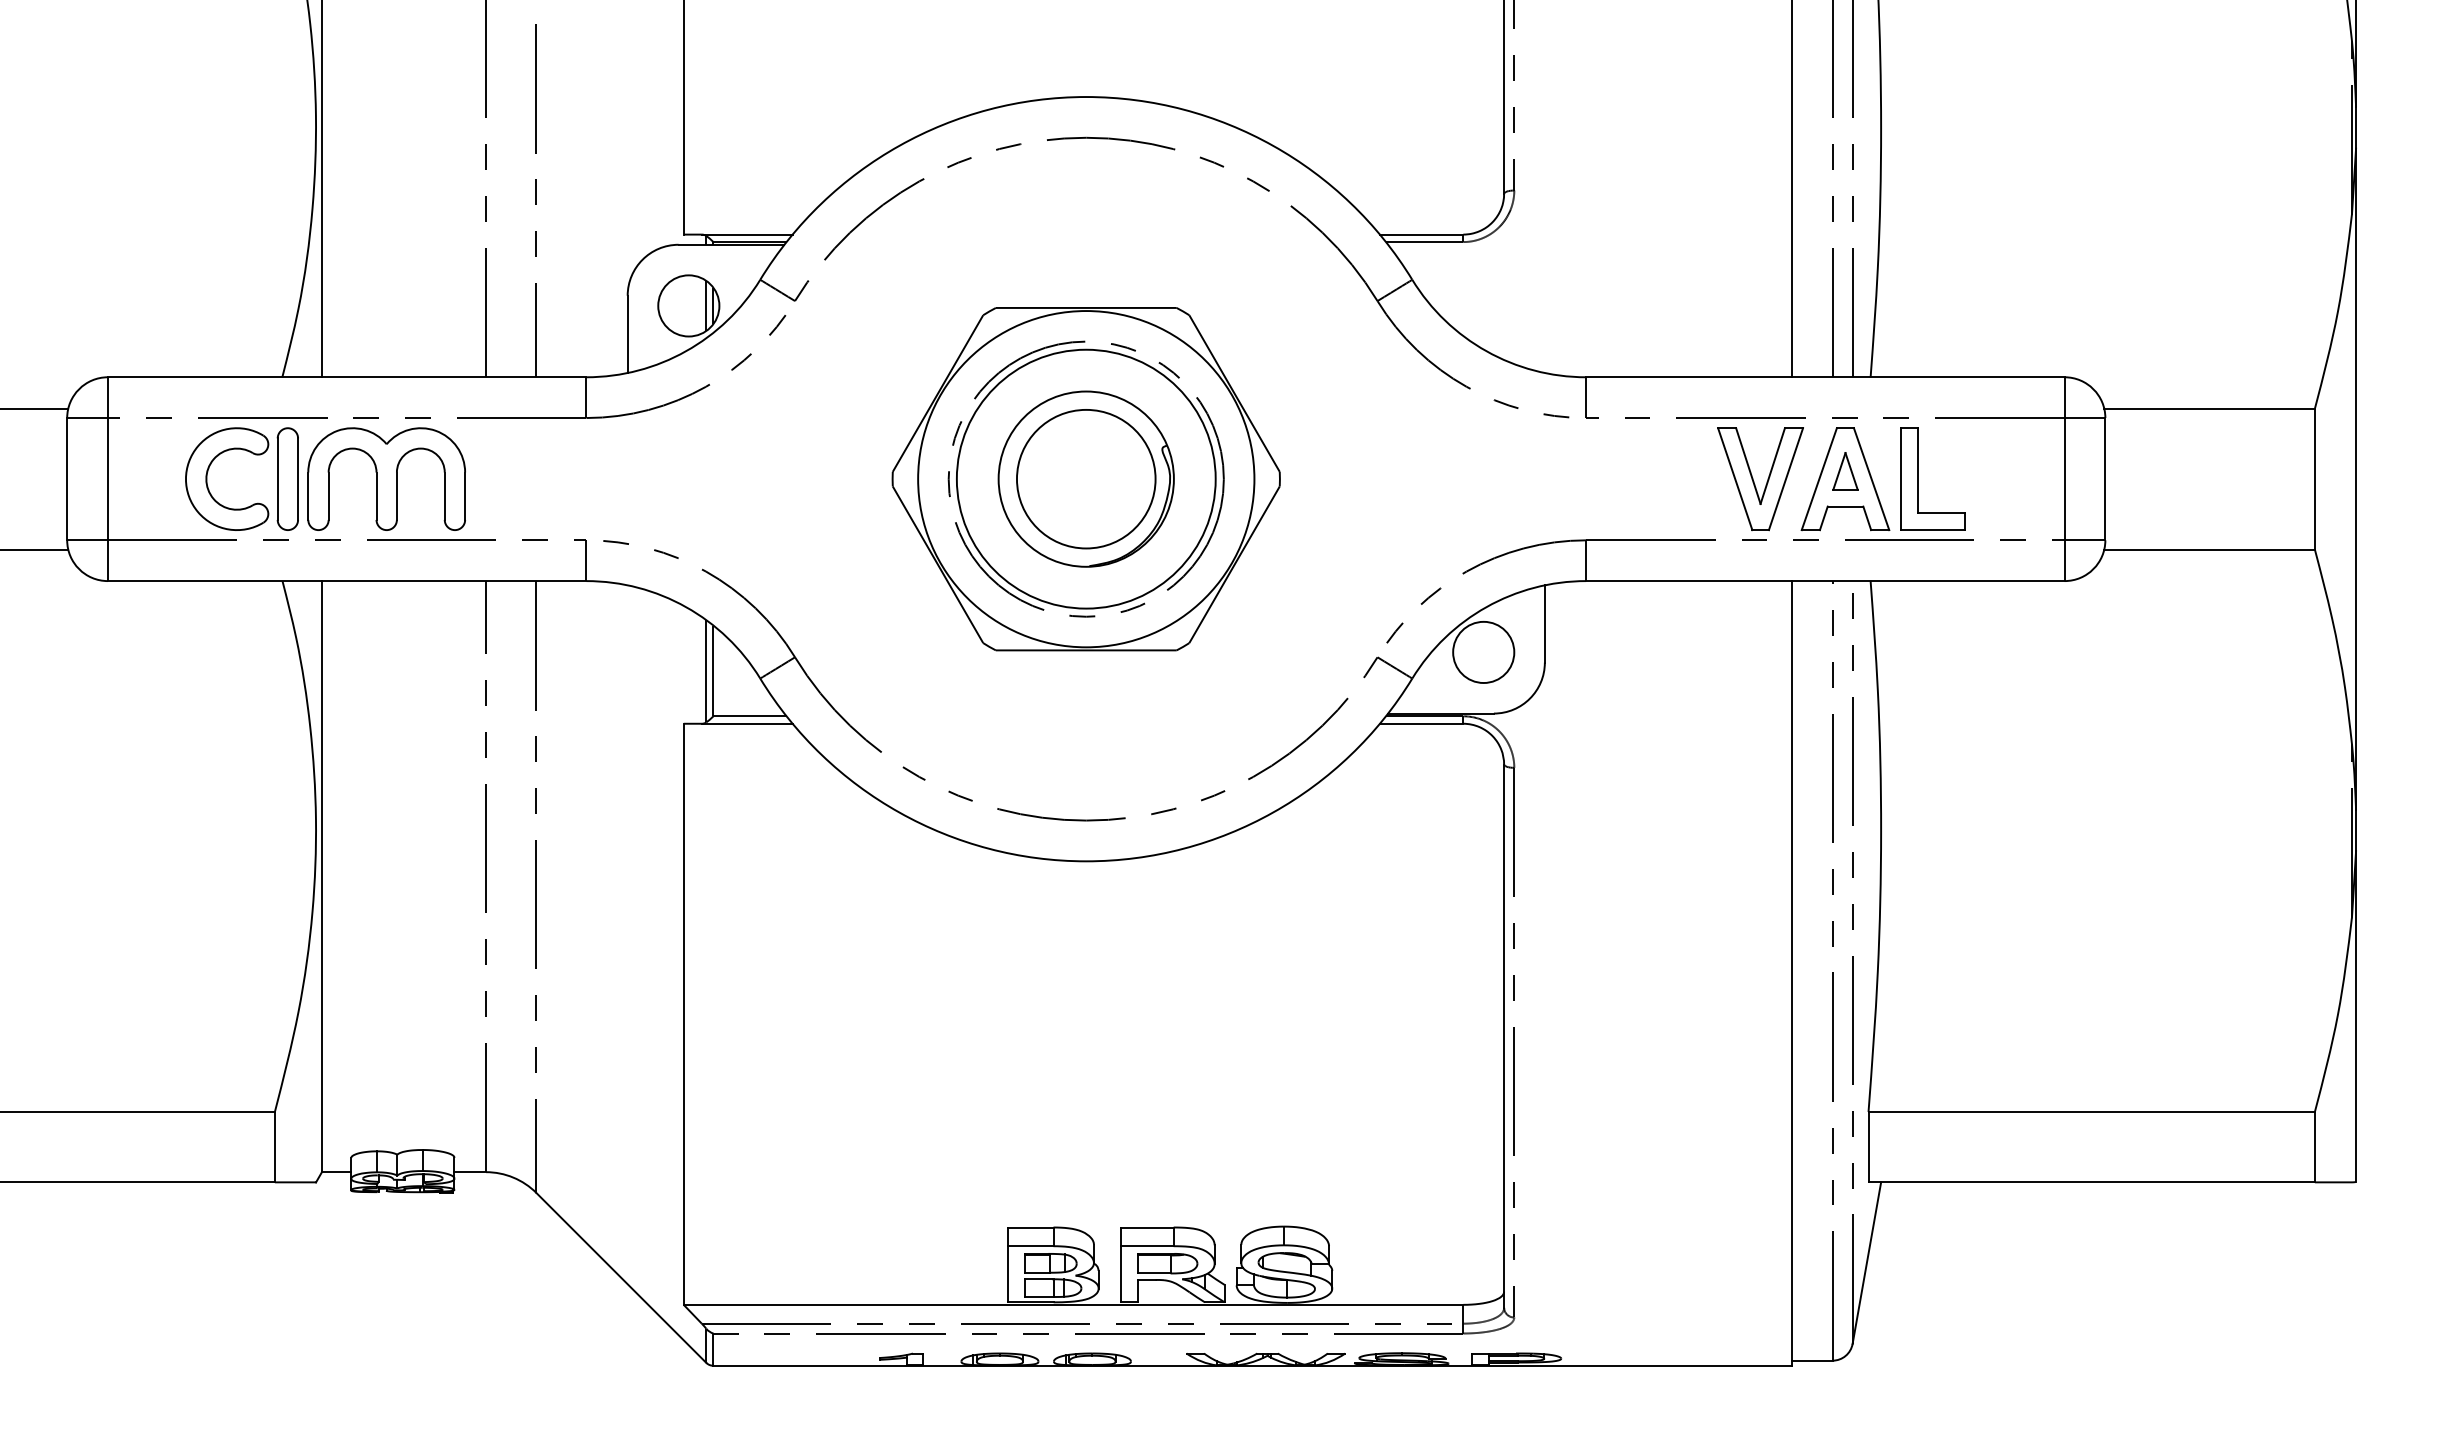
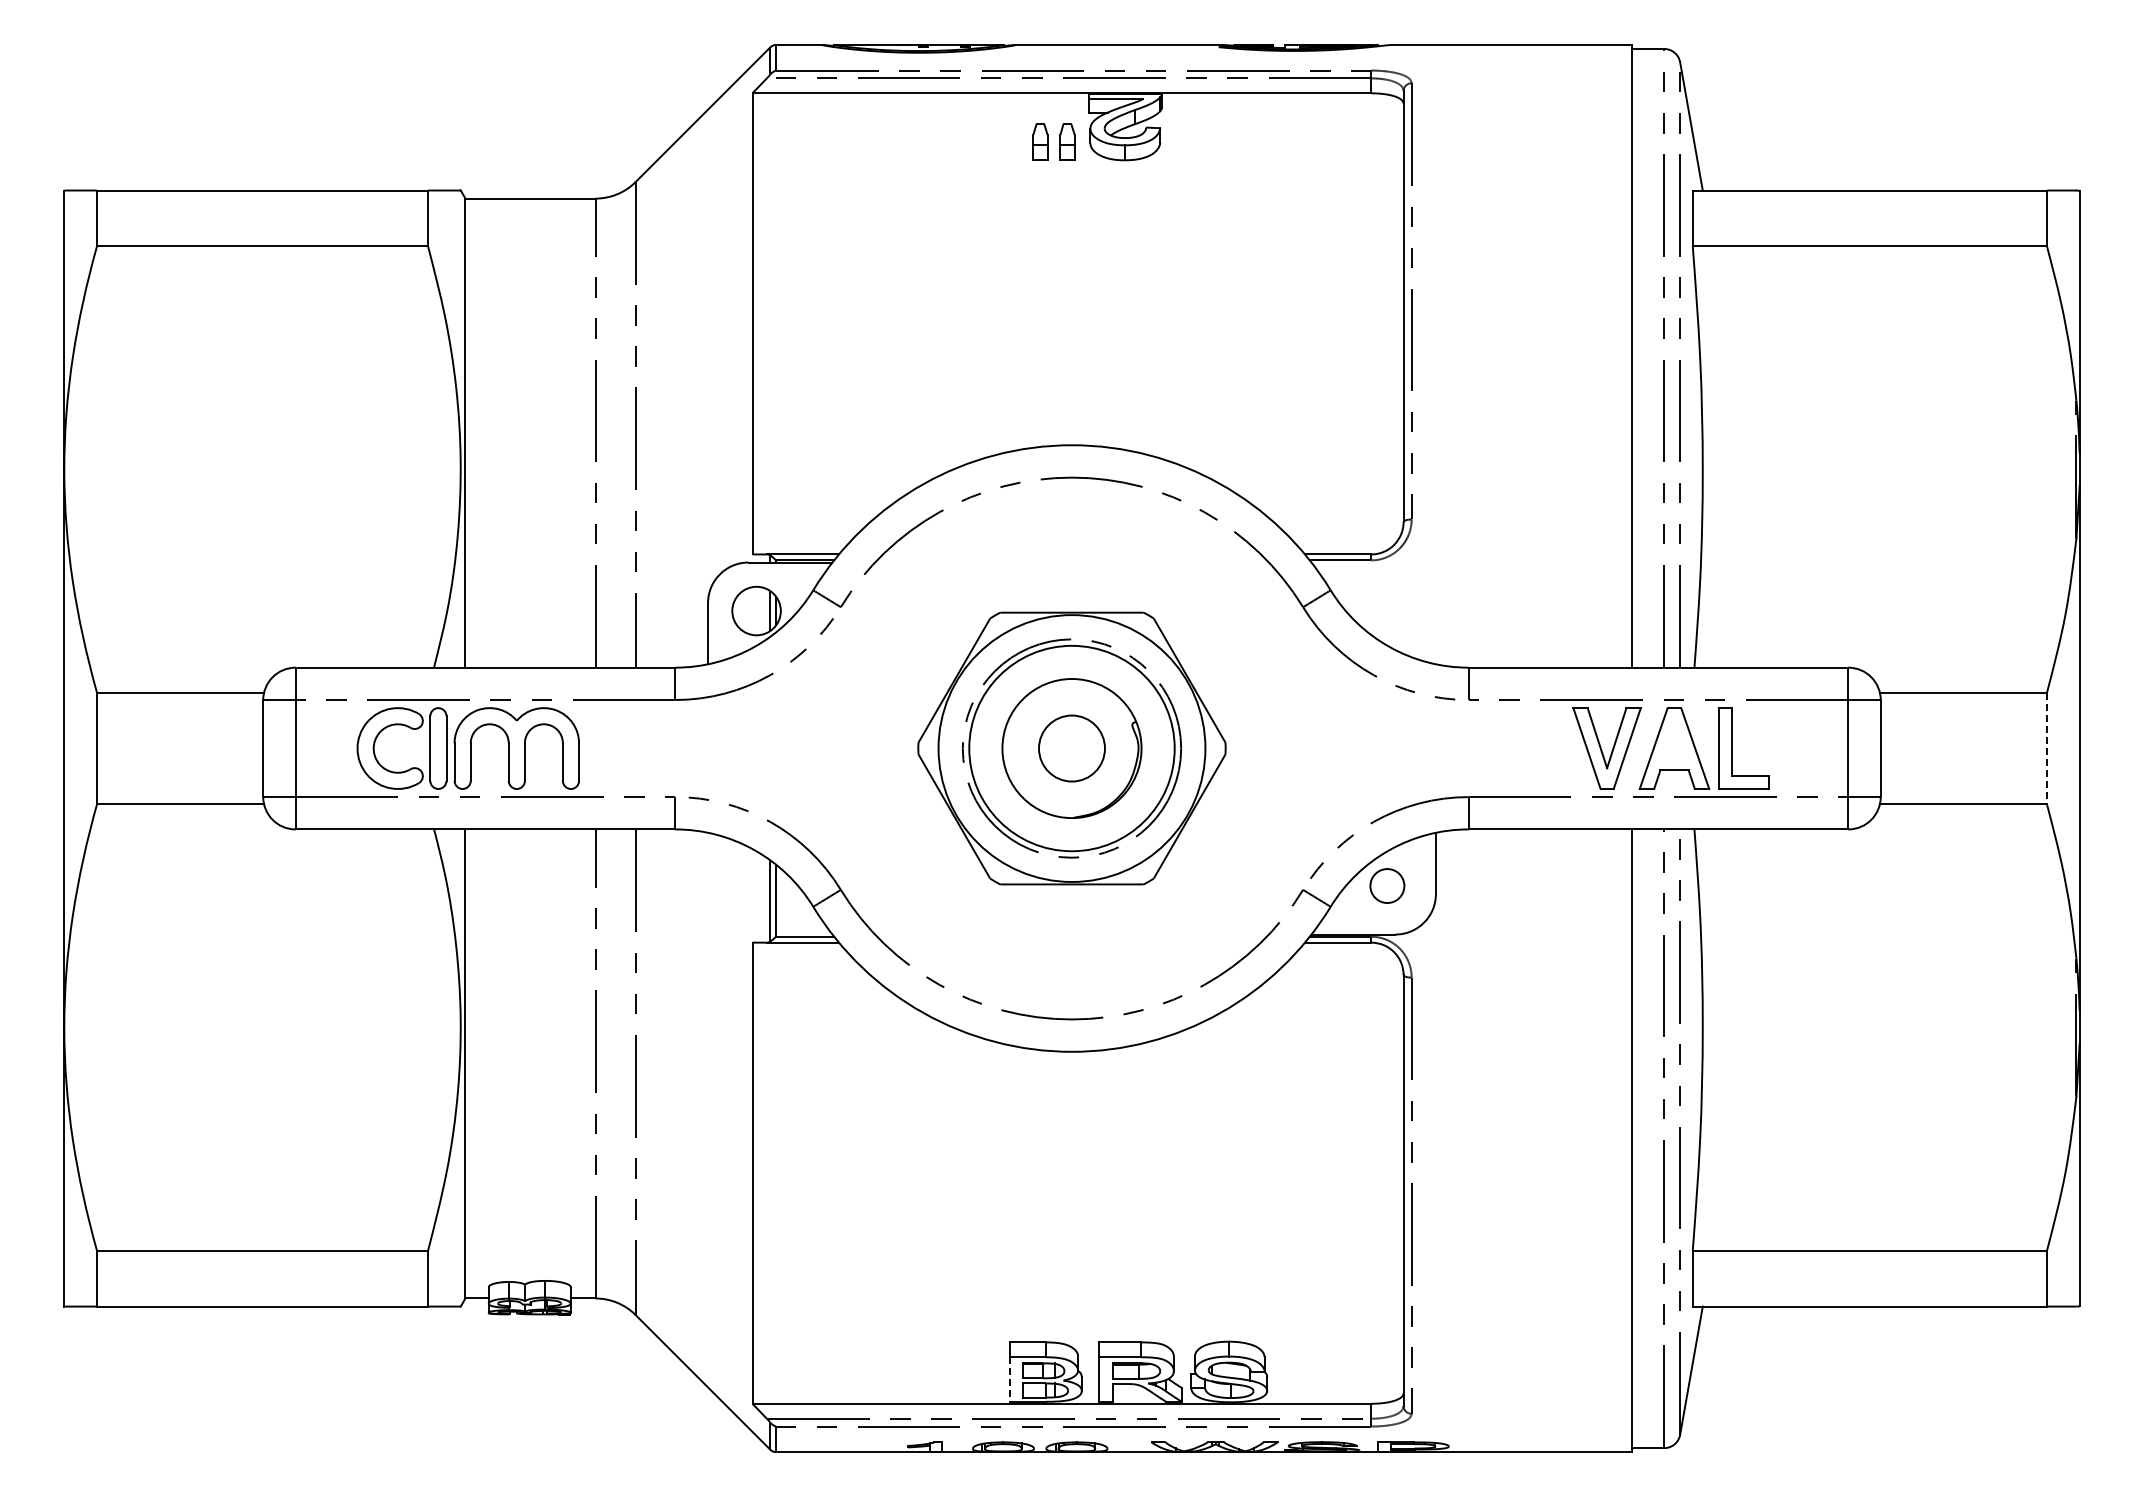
part: (1845, 470) -> (1674, 741), removed
circle: (1085, 479) -> (1071, 748), size x0.6
line: (2315, 479) -> (2047, 748), solid -> dashed
circle: (1483, 651) -> (1387, 885), size x0.7
line: (1007, 1275) -> (1009, 1380), solid -> dashed

